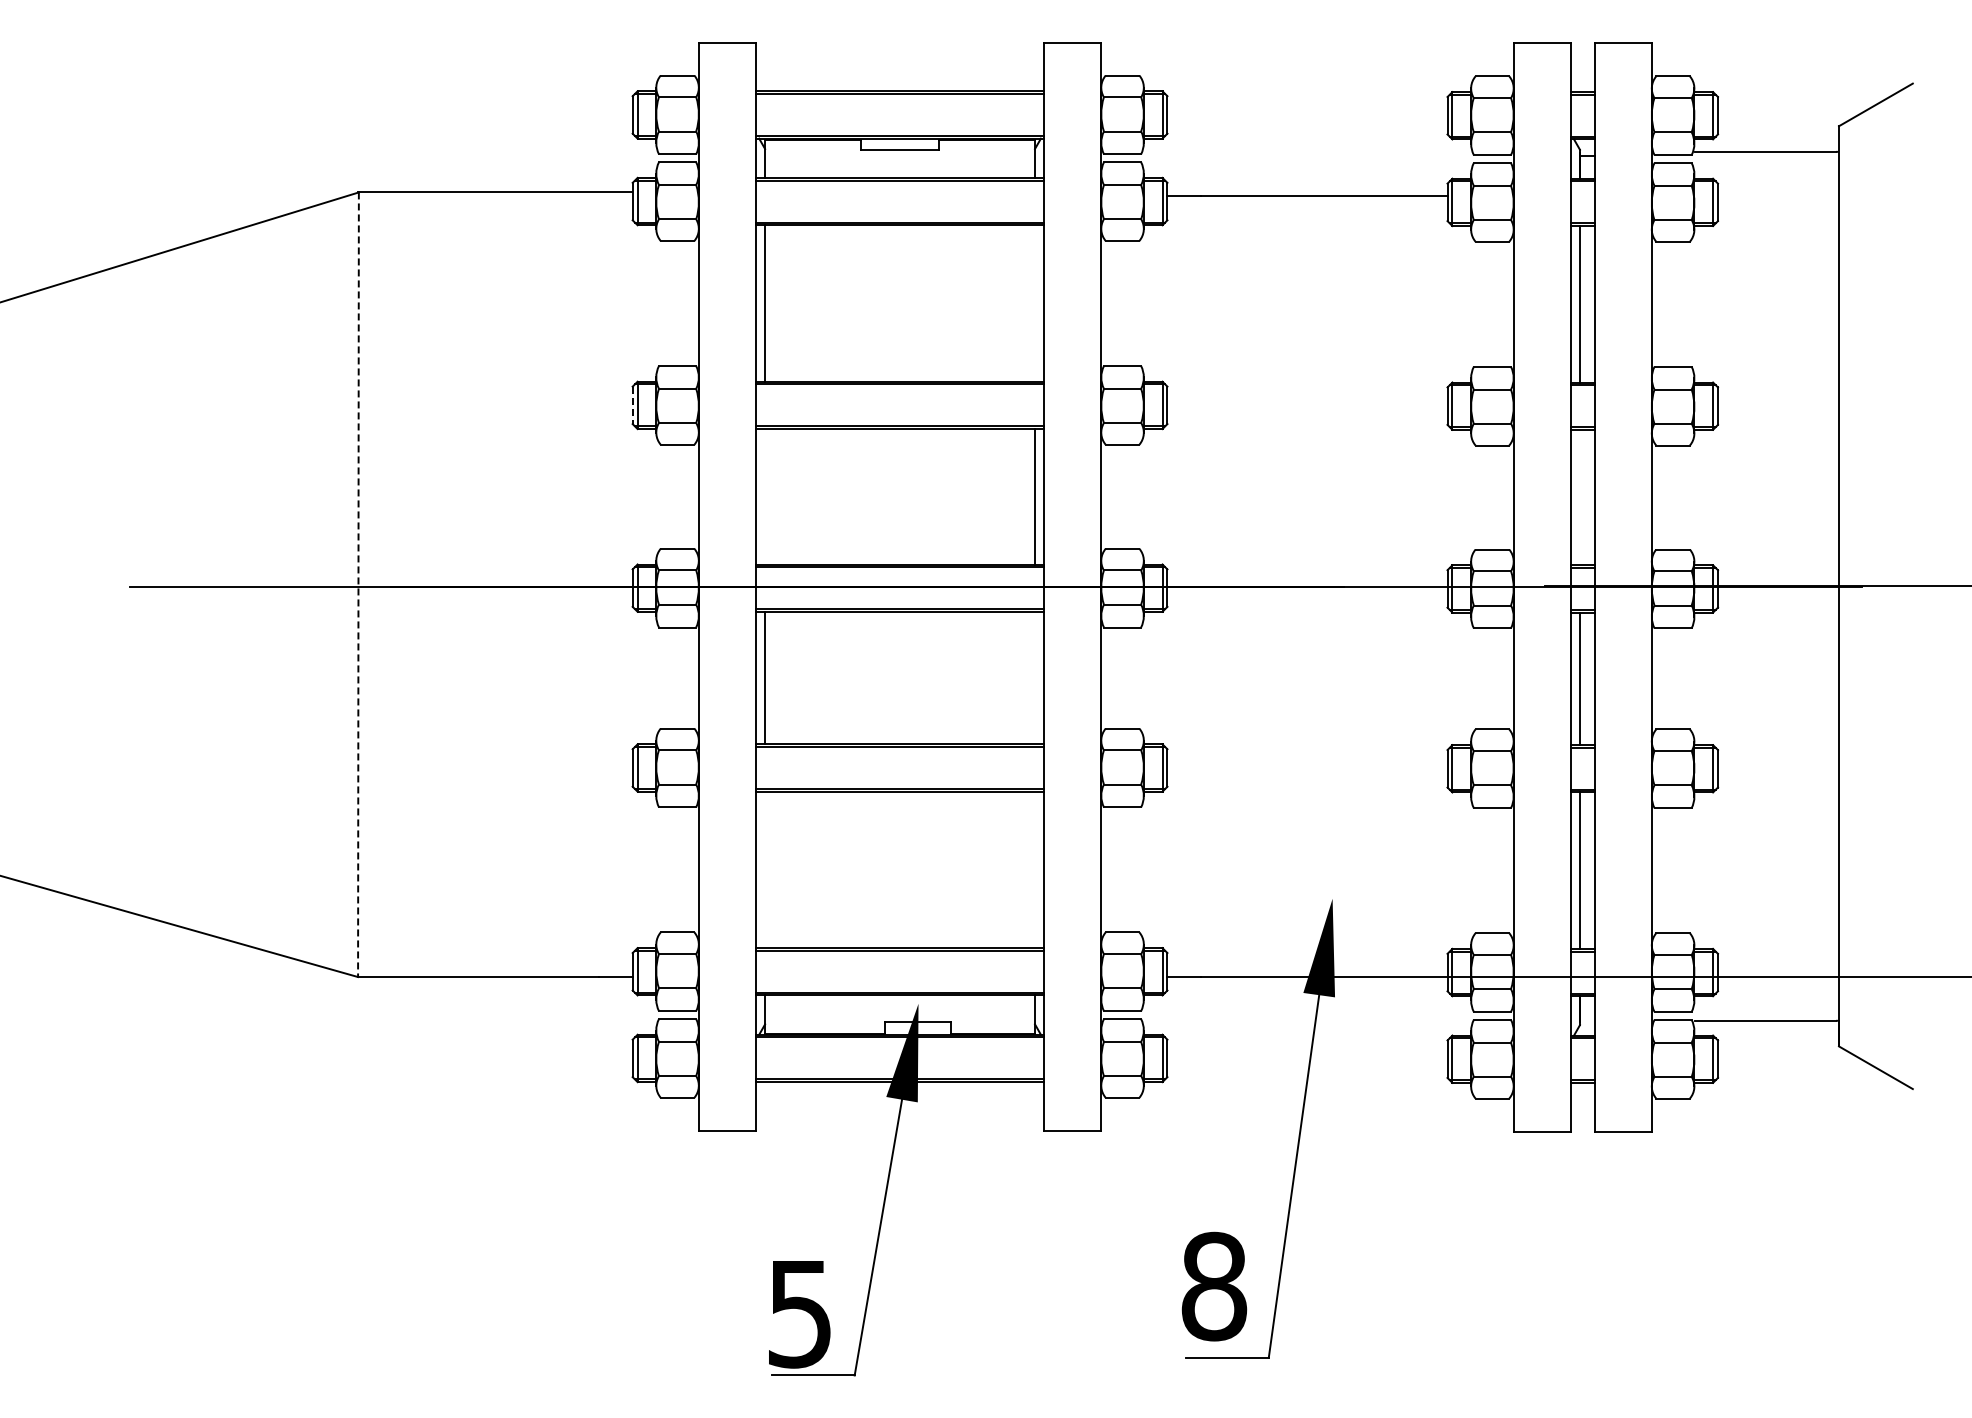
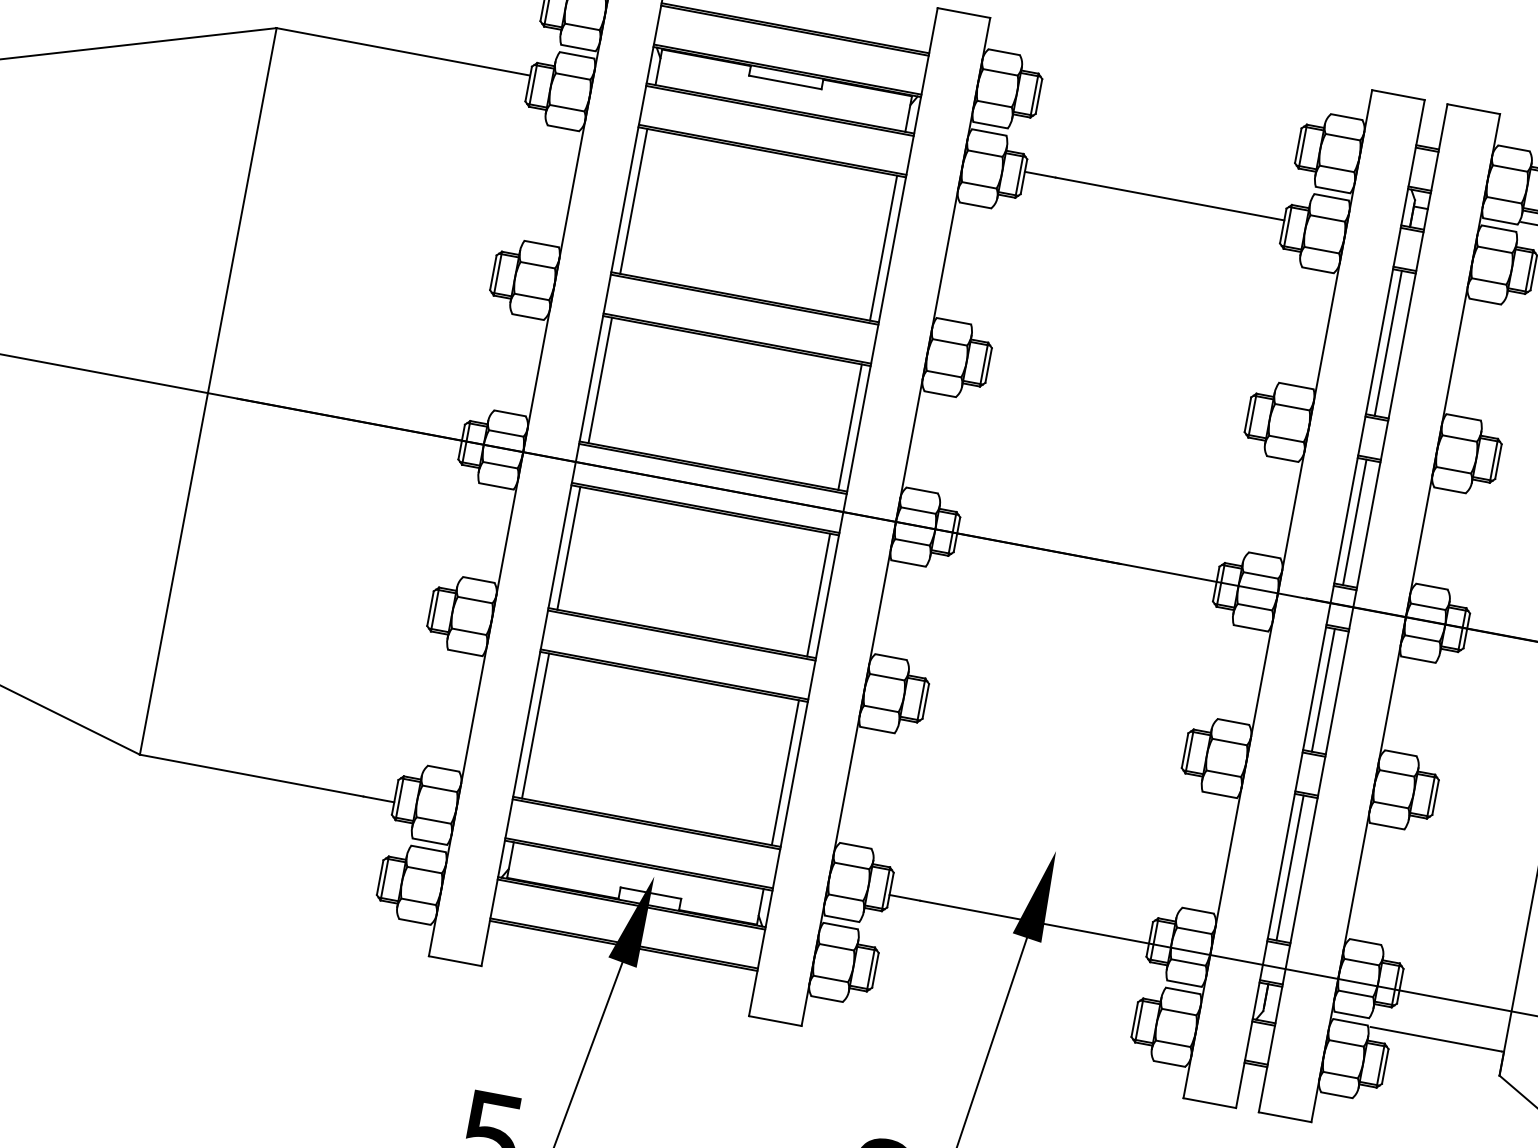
line: (1034, 303) -> (883, 248), added
line: (632, 405) -> (493, 272), dashed -> solid
line: (765, 496) -> (600, 380), added
line: (1579, 497) -> (1354, 522), added
line: (358, 585) -> (208, 392), dashed -> solid
line: (1034, 677) -> (818, 594), added
line: (765, 869) -> (535, 725), added
line: (1034, 869) -> (785, 772), added

